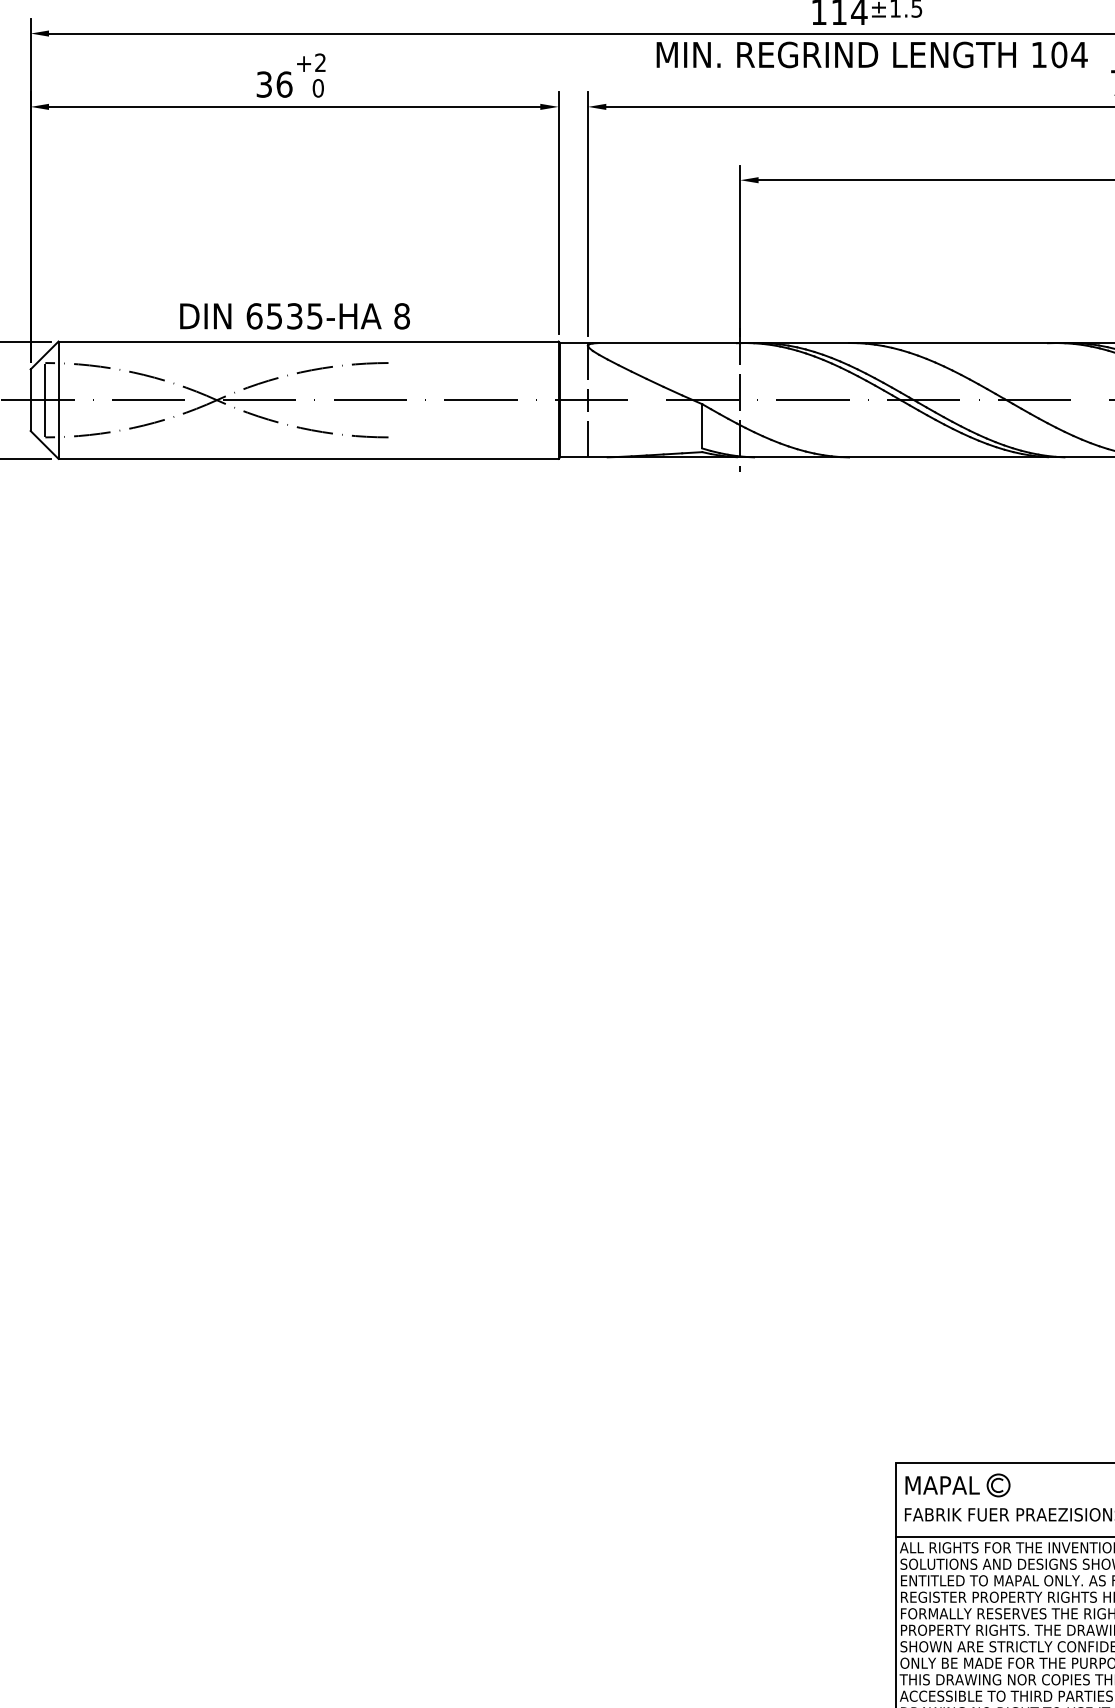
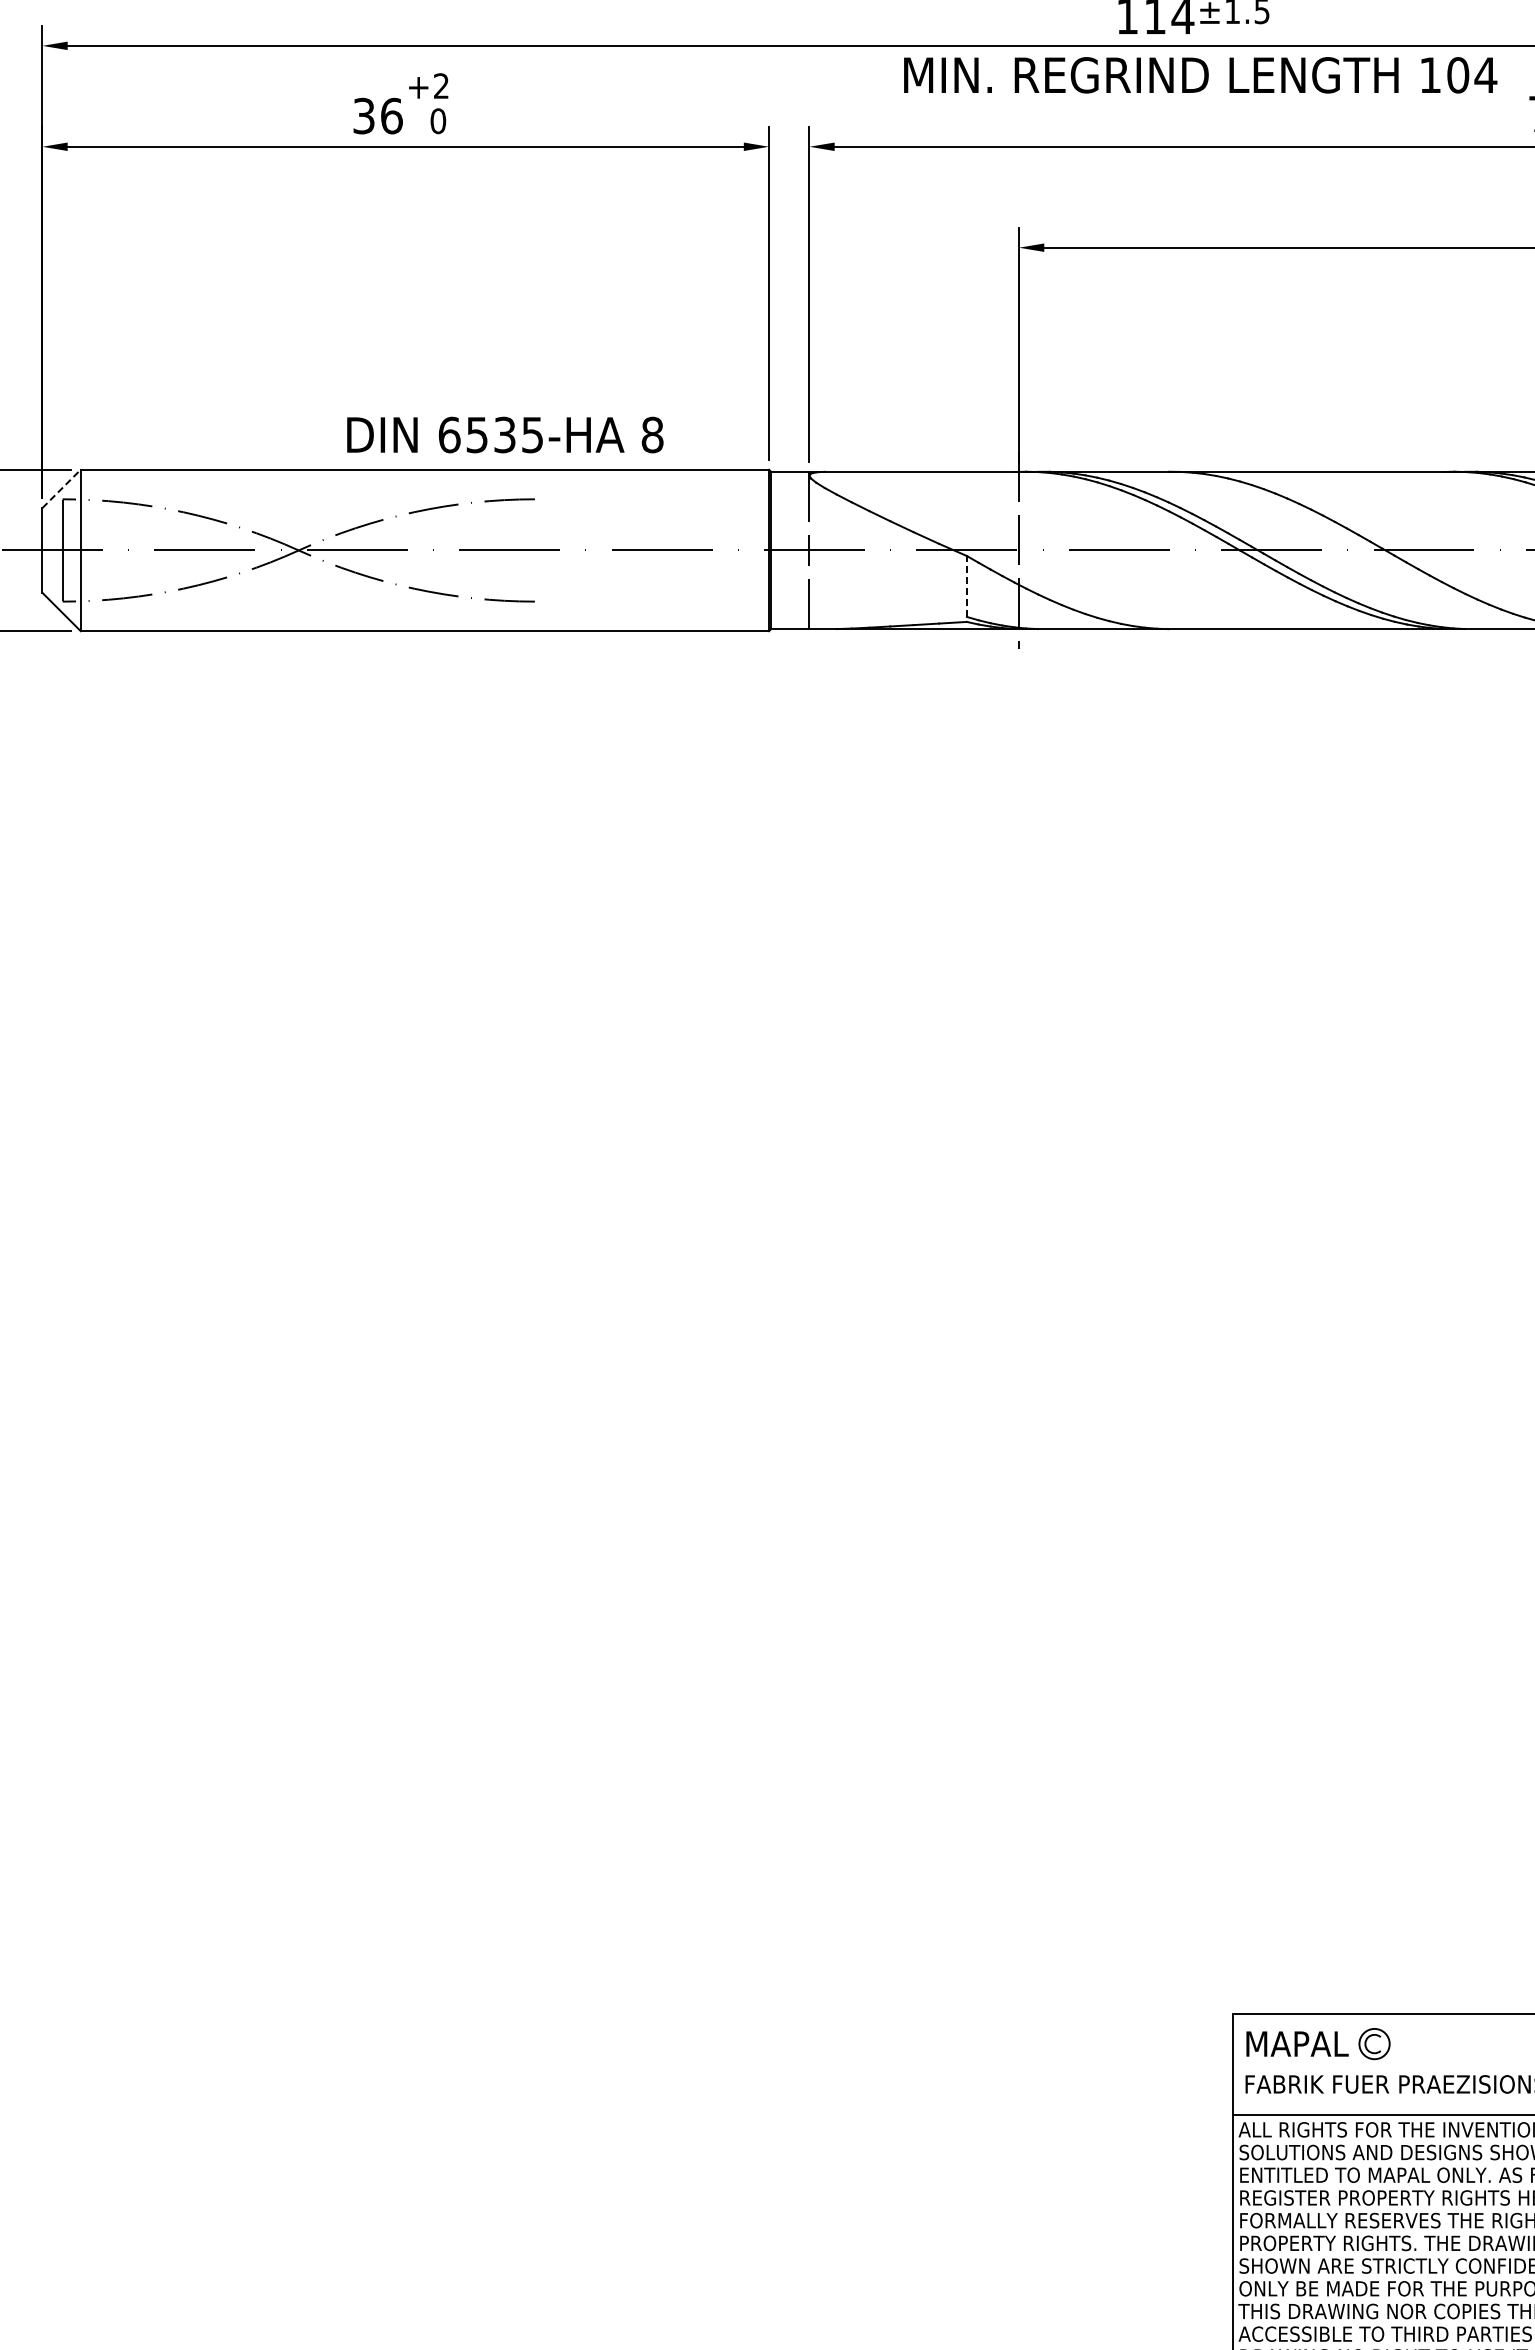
text: (295, 315) -> (505, 434), moved
line: (44, 355) -> (61, 488), solid -> dashed
line: (702, 425) -> (966, 585), solid -> dashed

